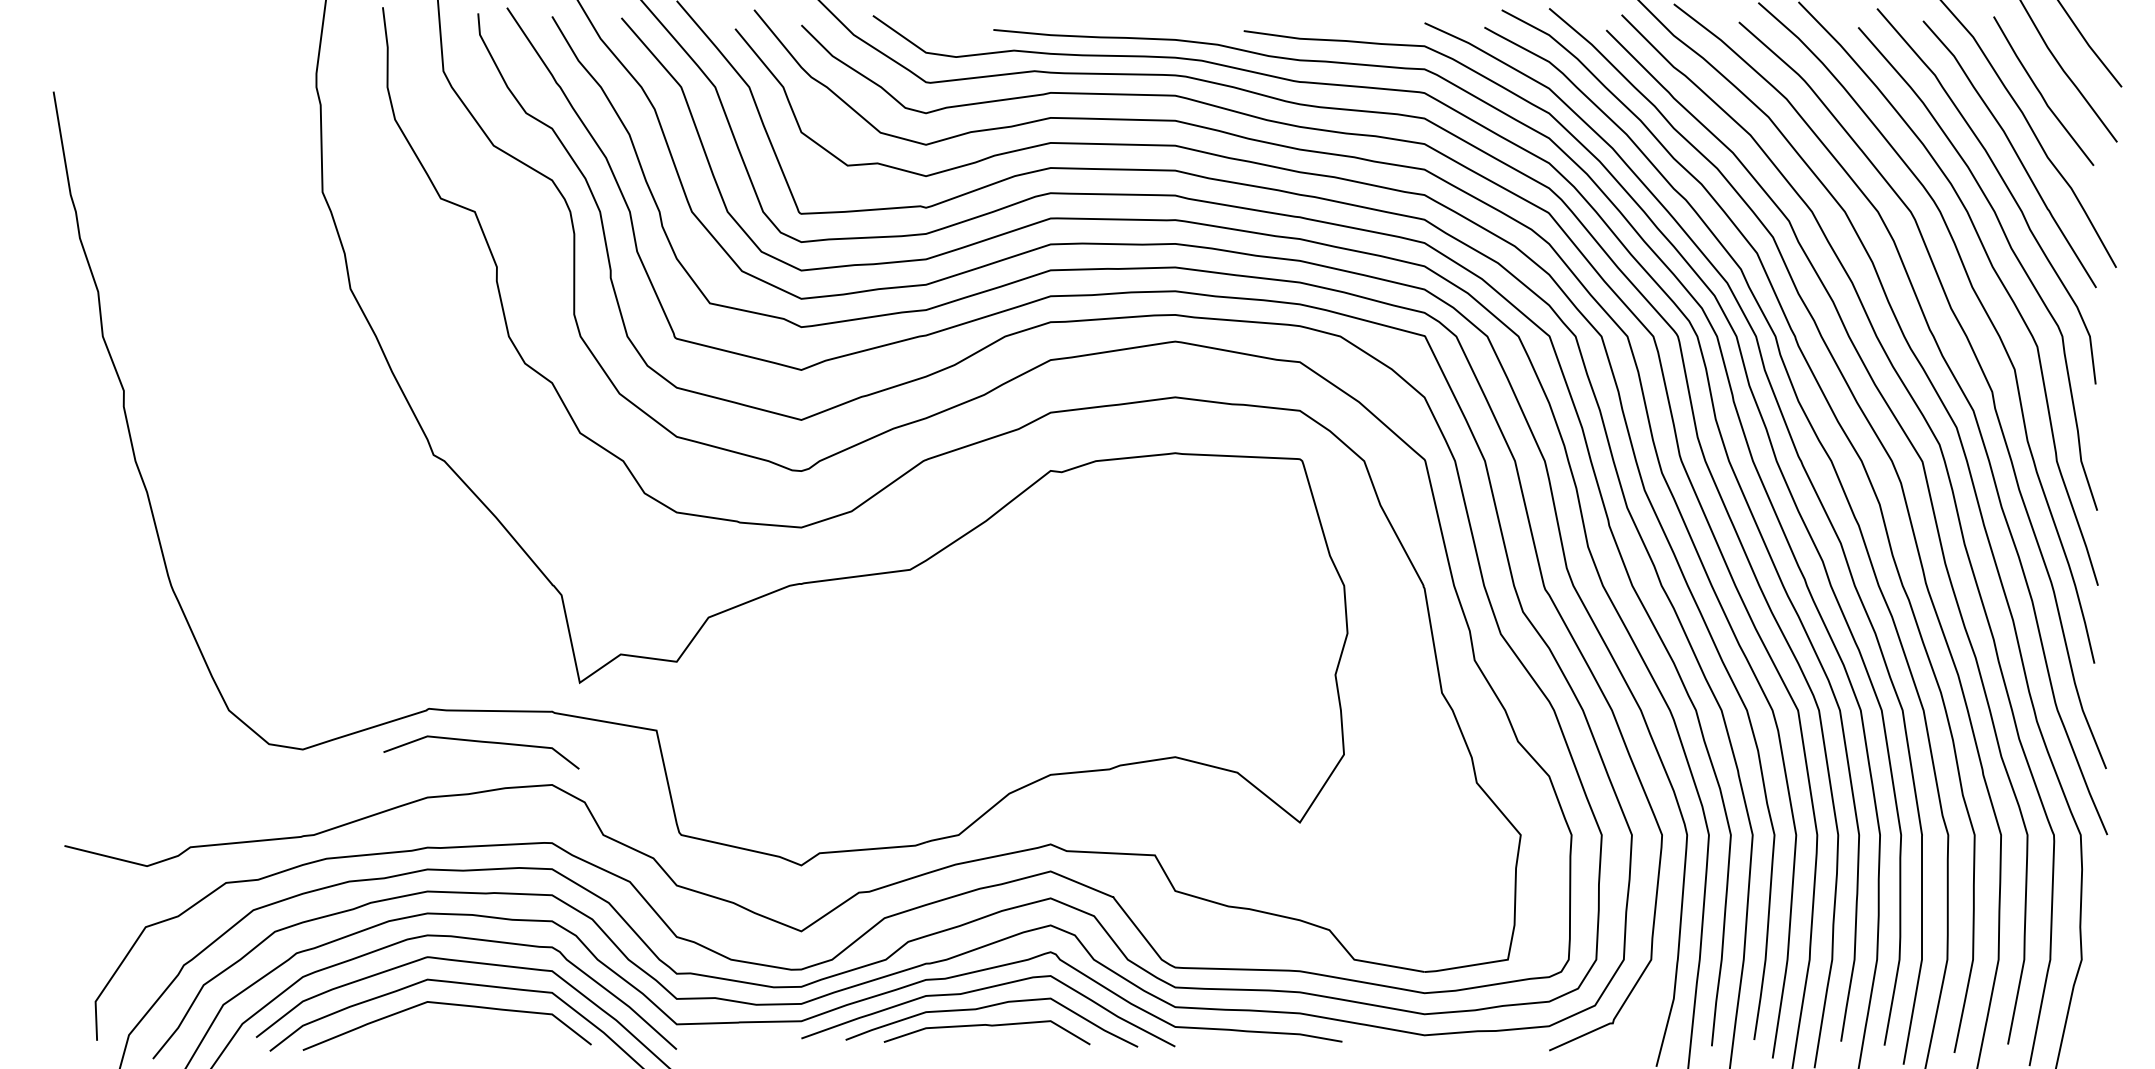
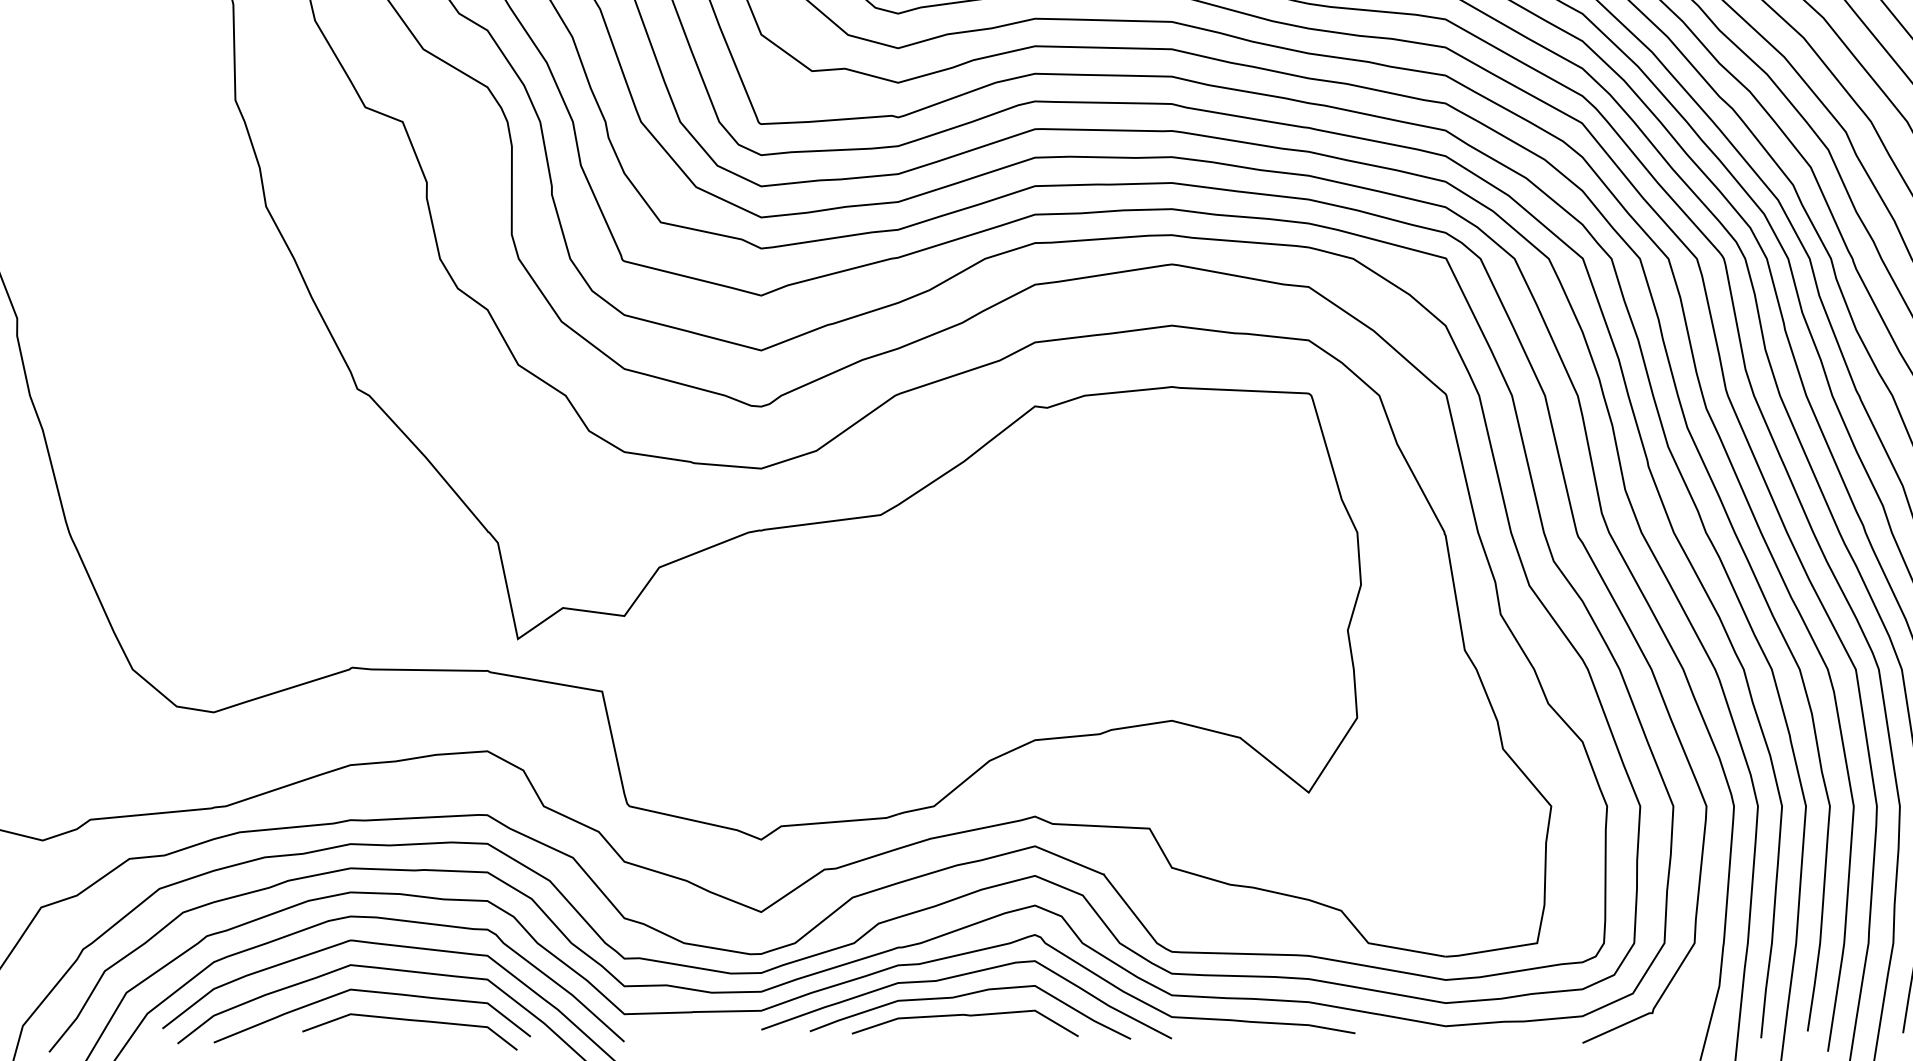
curve: (481, 742) -> (409, 1020), moved

